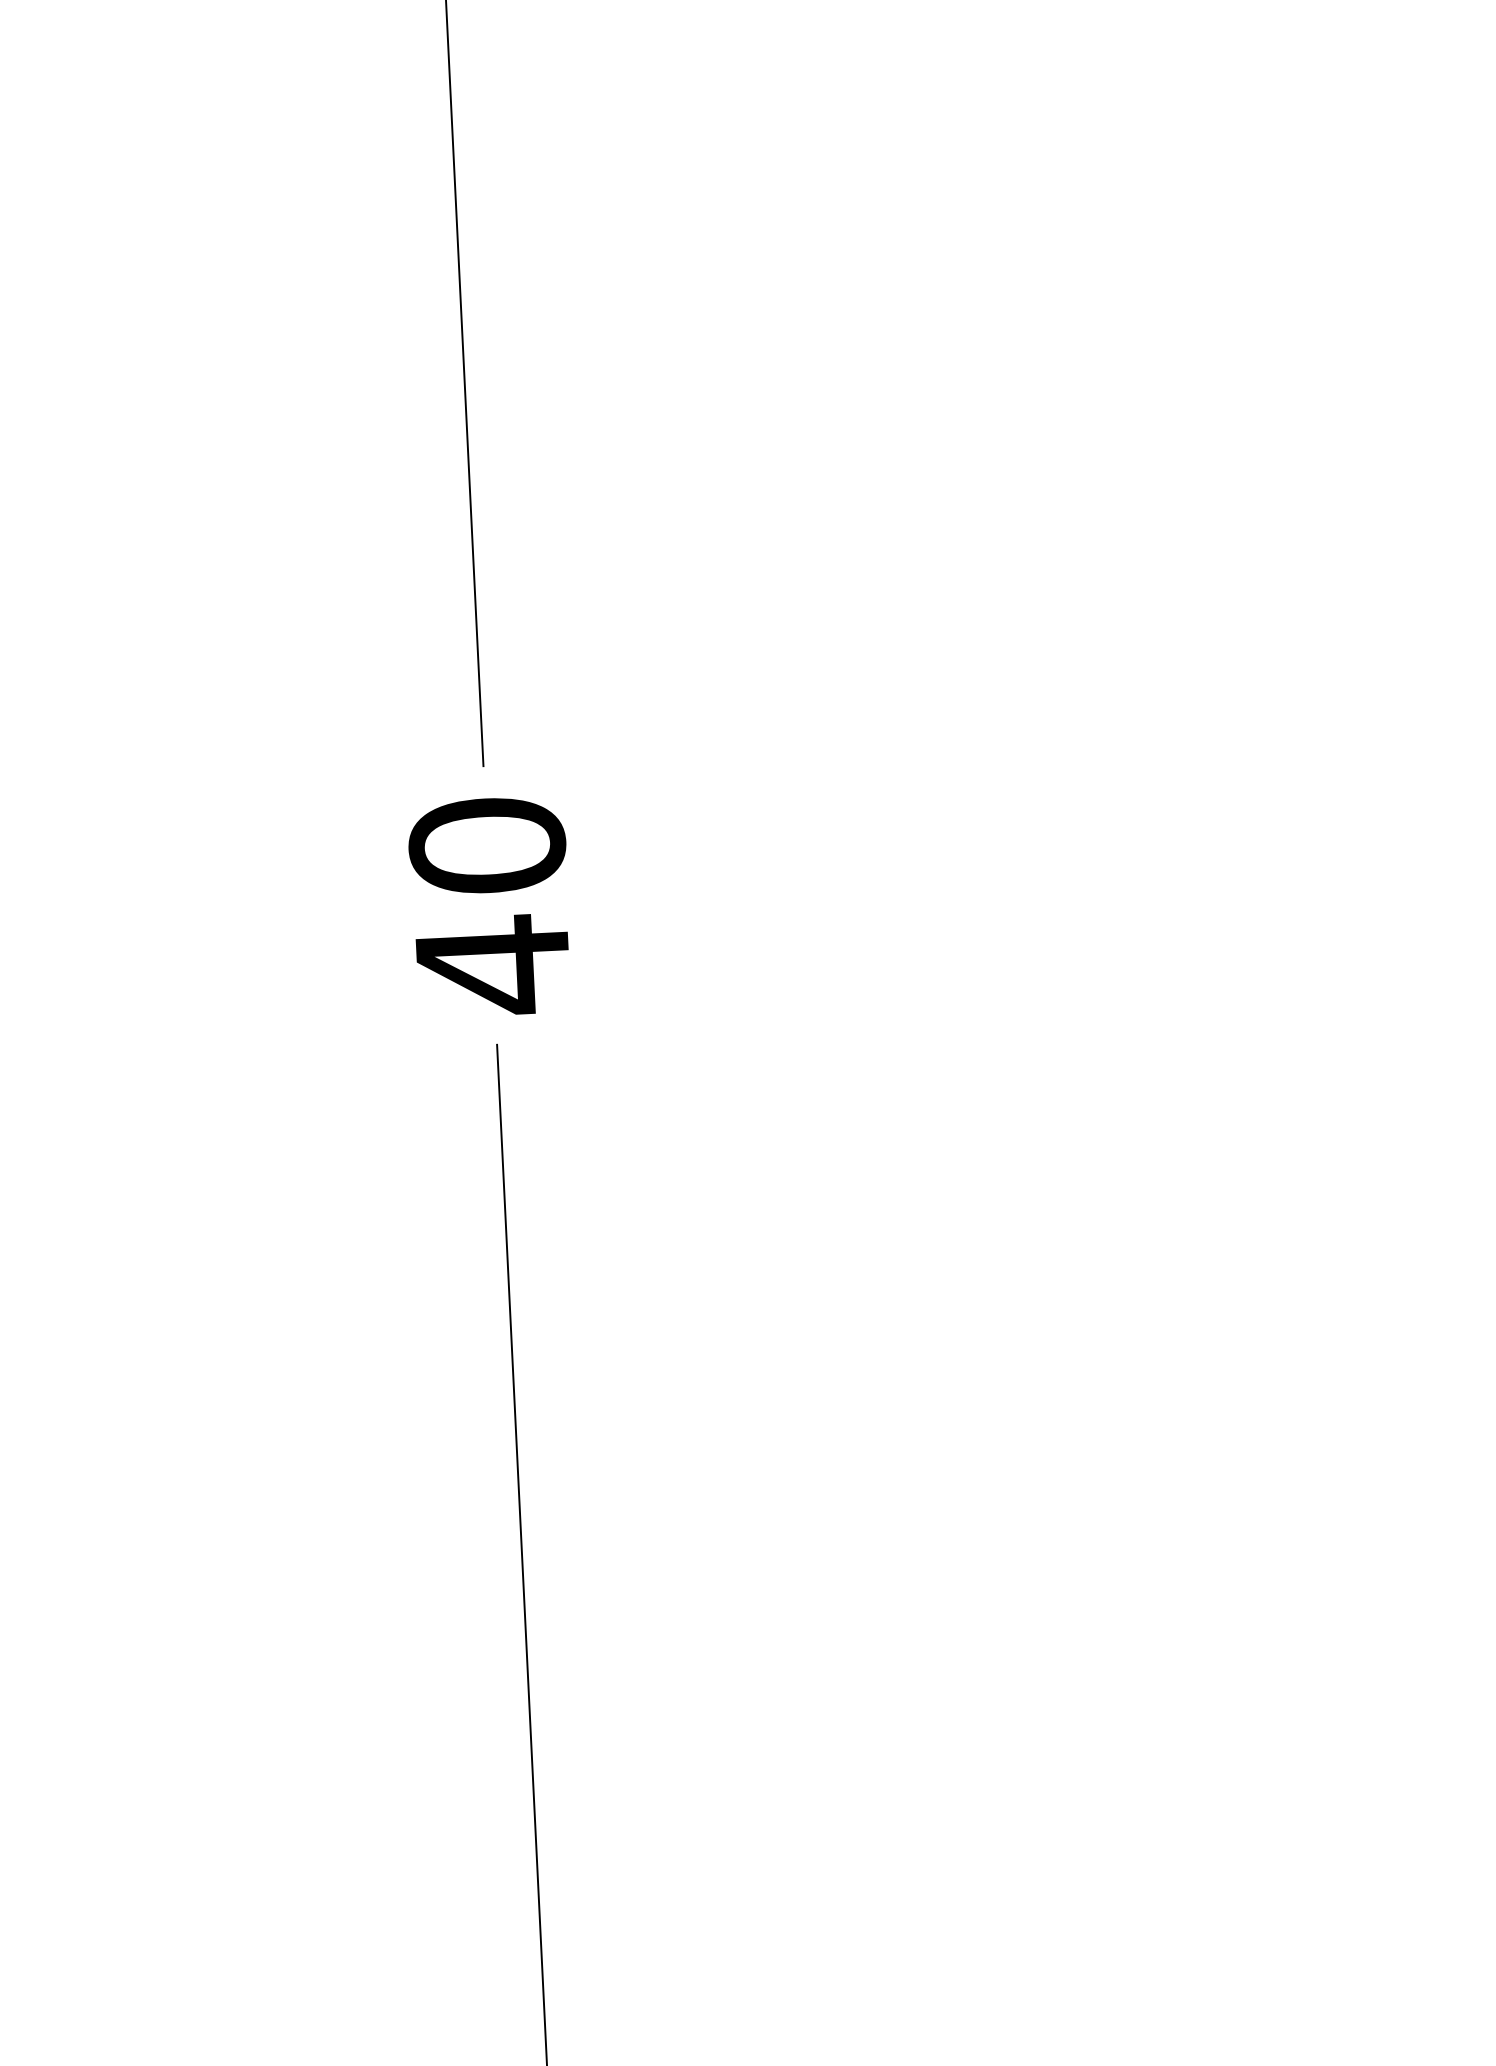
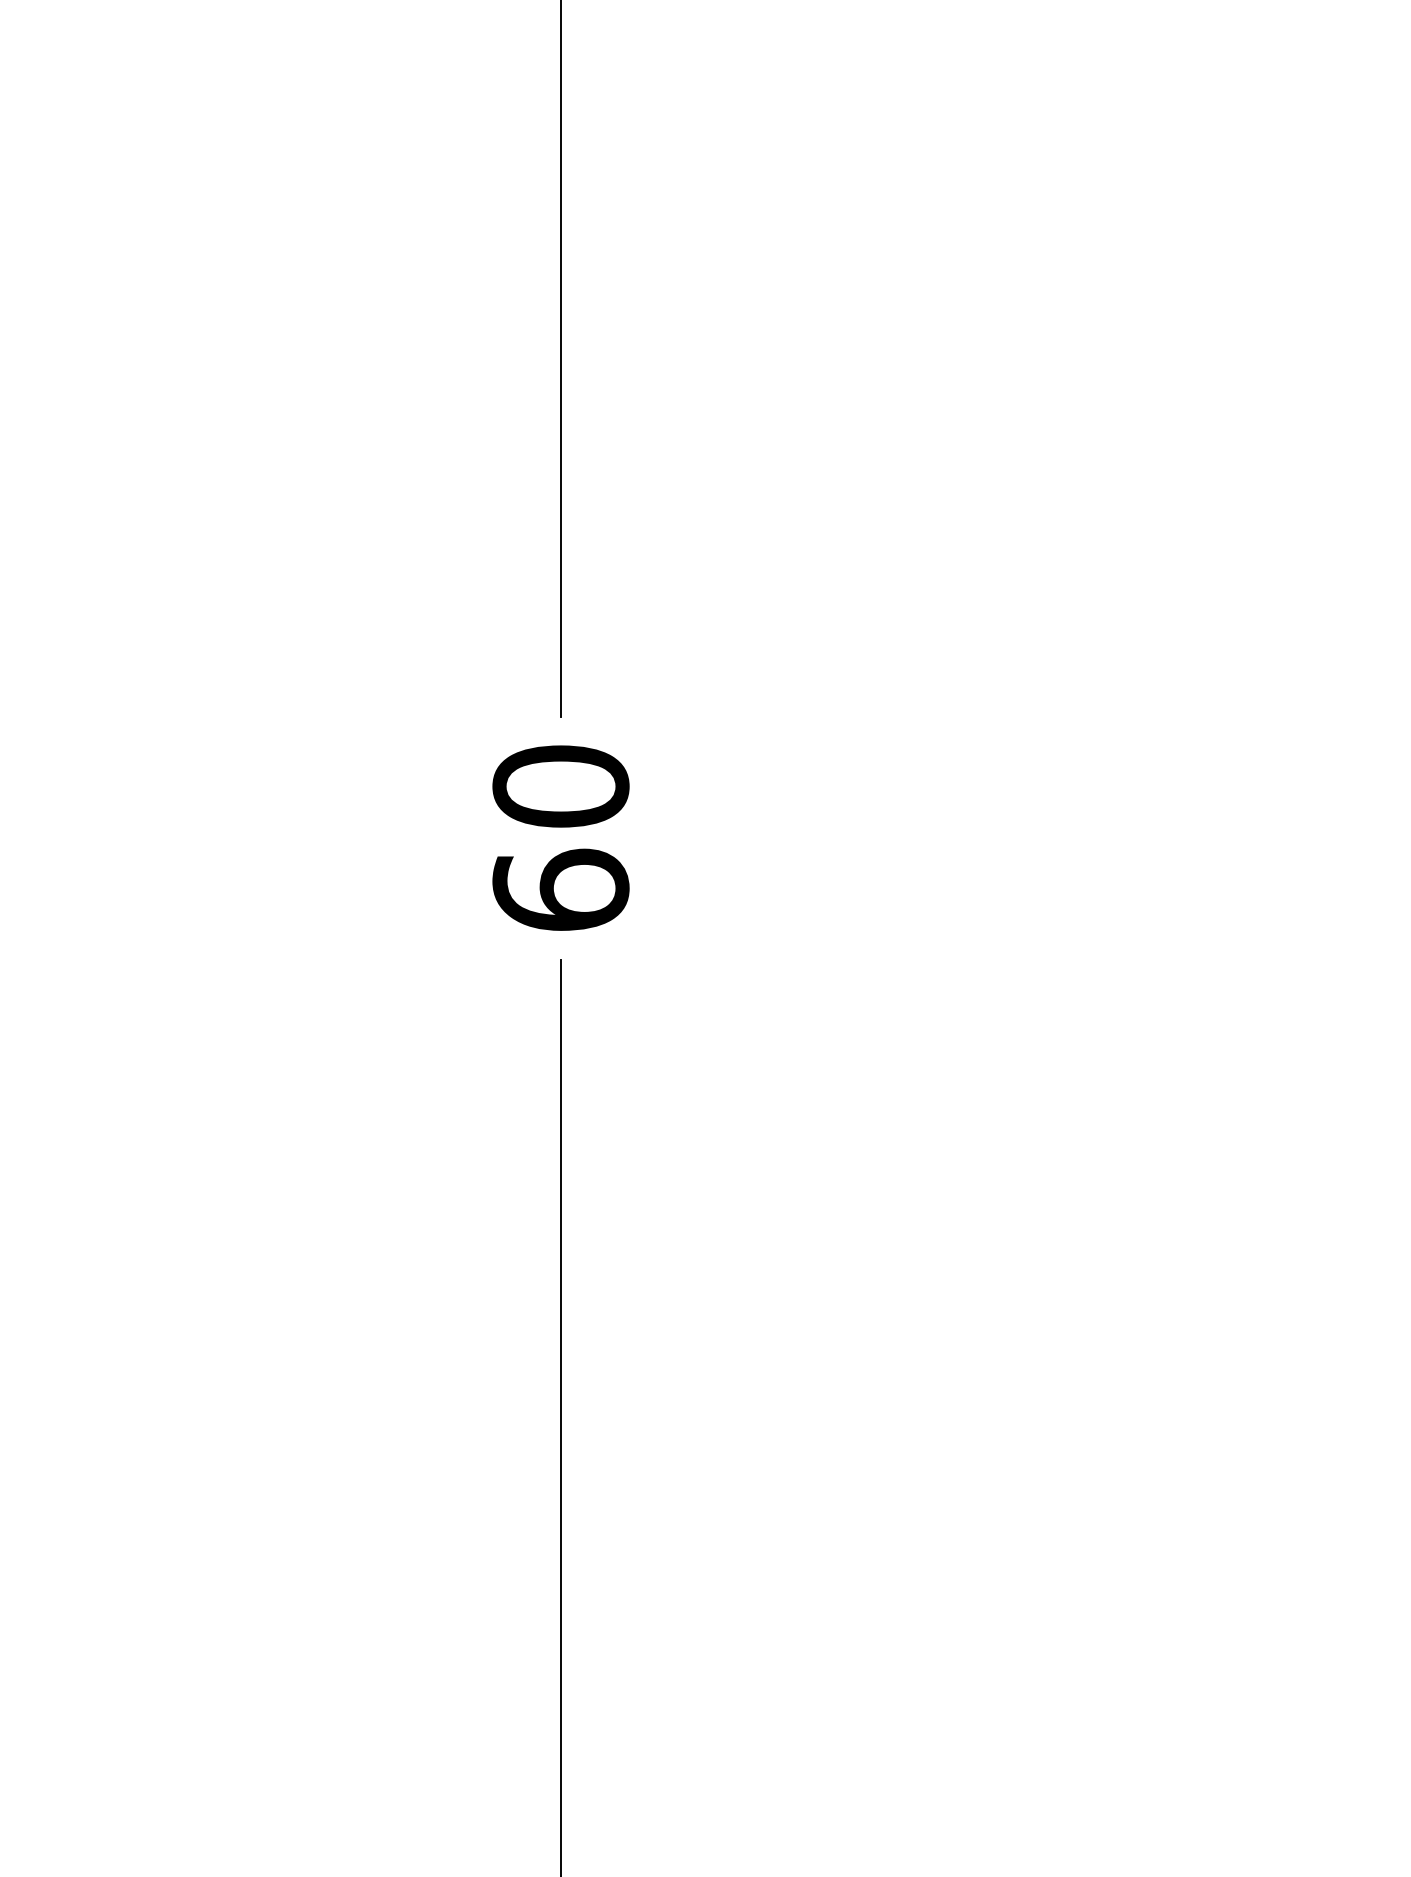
text: (492, 965) -> (560, 890), 40 -> 60

